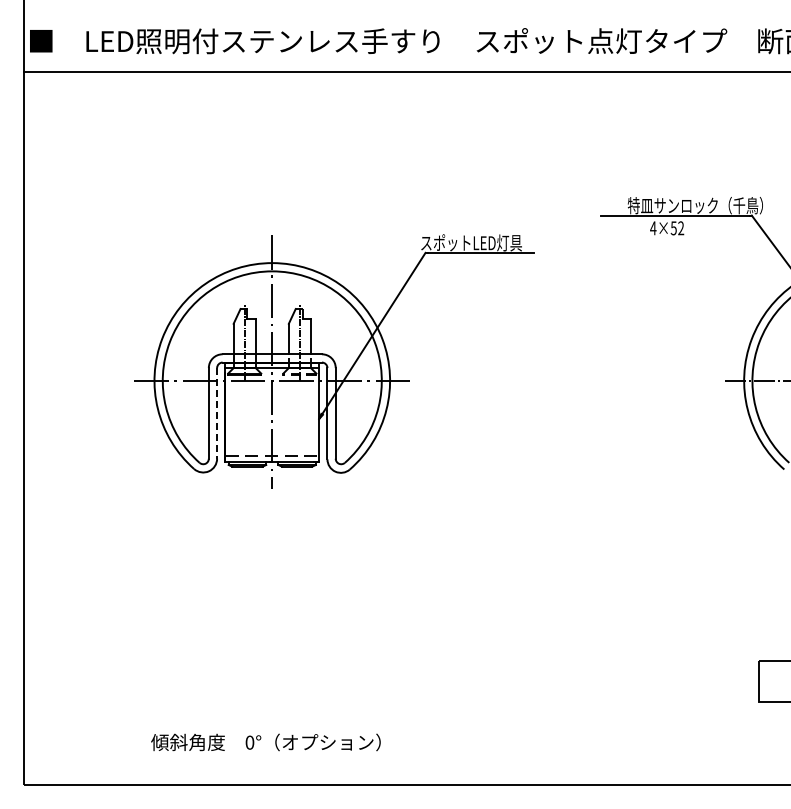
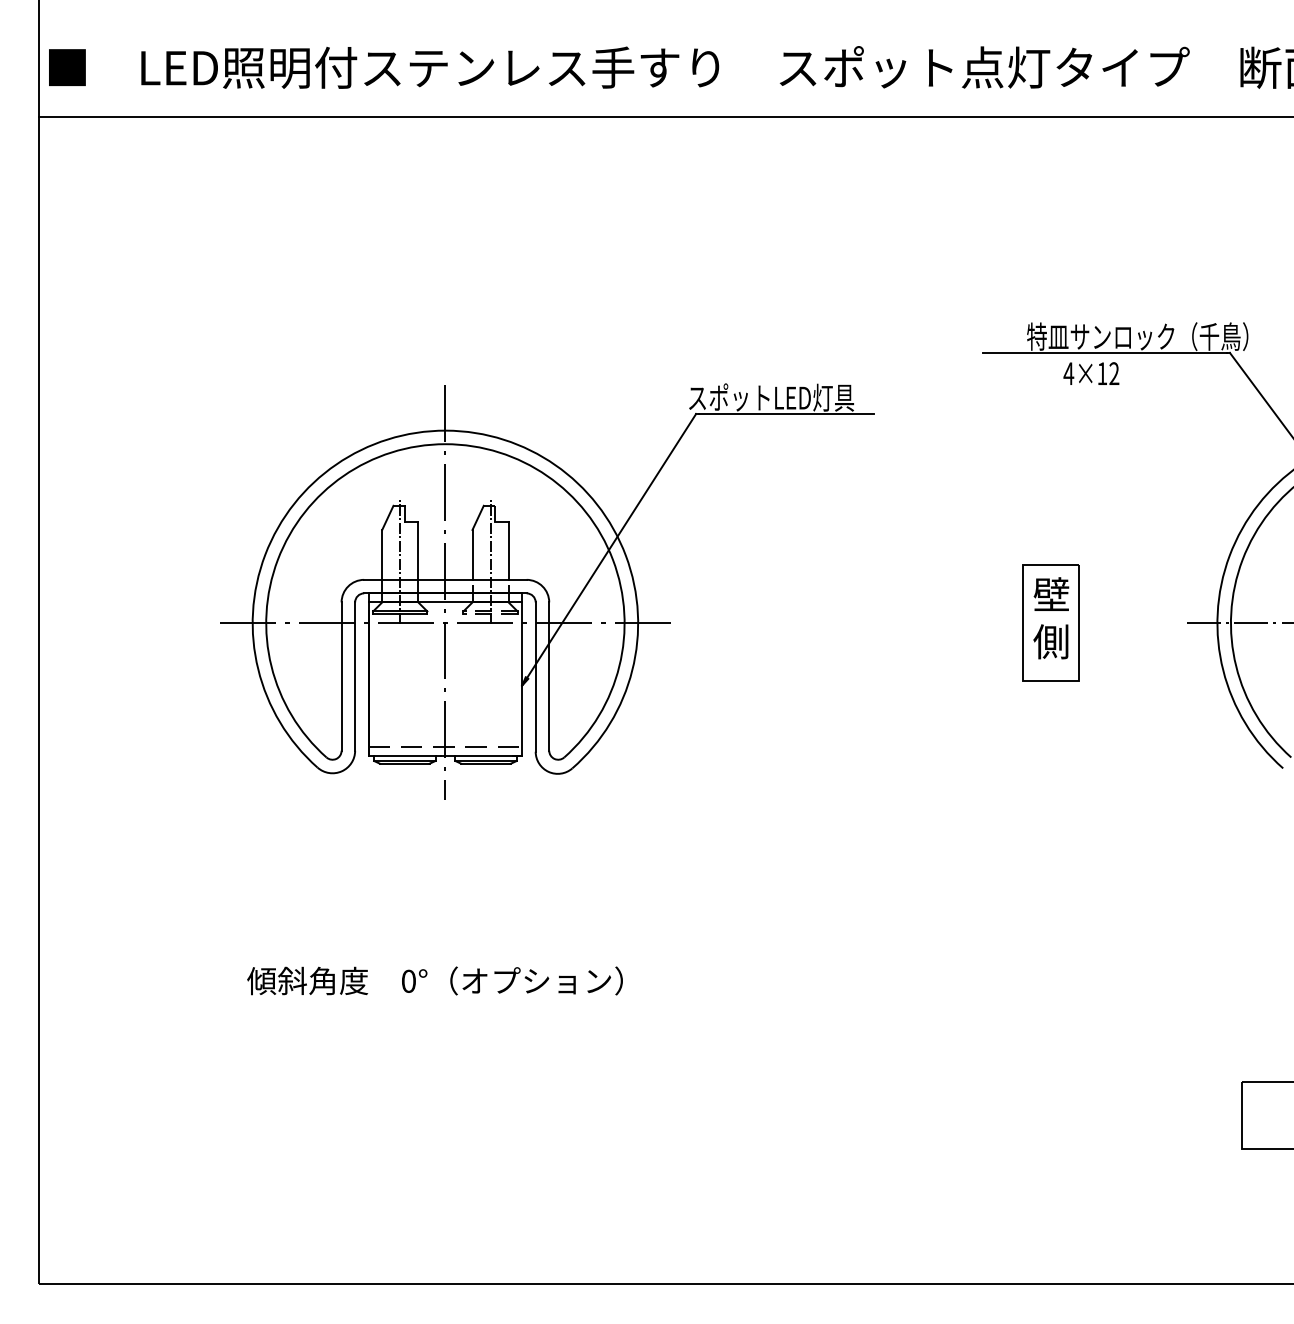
text: (673, 228) -> (1101, 374), 4×52 -> 4×12
part: (642, 380) -> (1051, 622), added
line: (217, 413) -> (355, 676), dashed -> solid
text: (265, 742) -> (434, 981), moved

